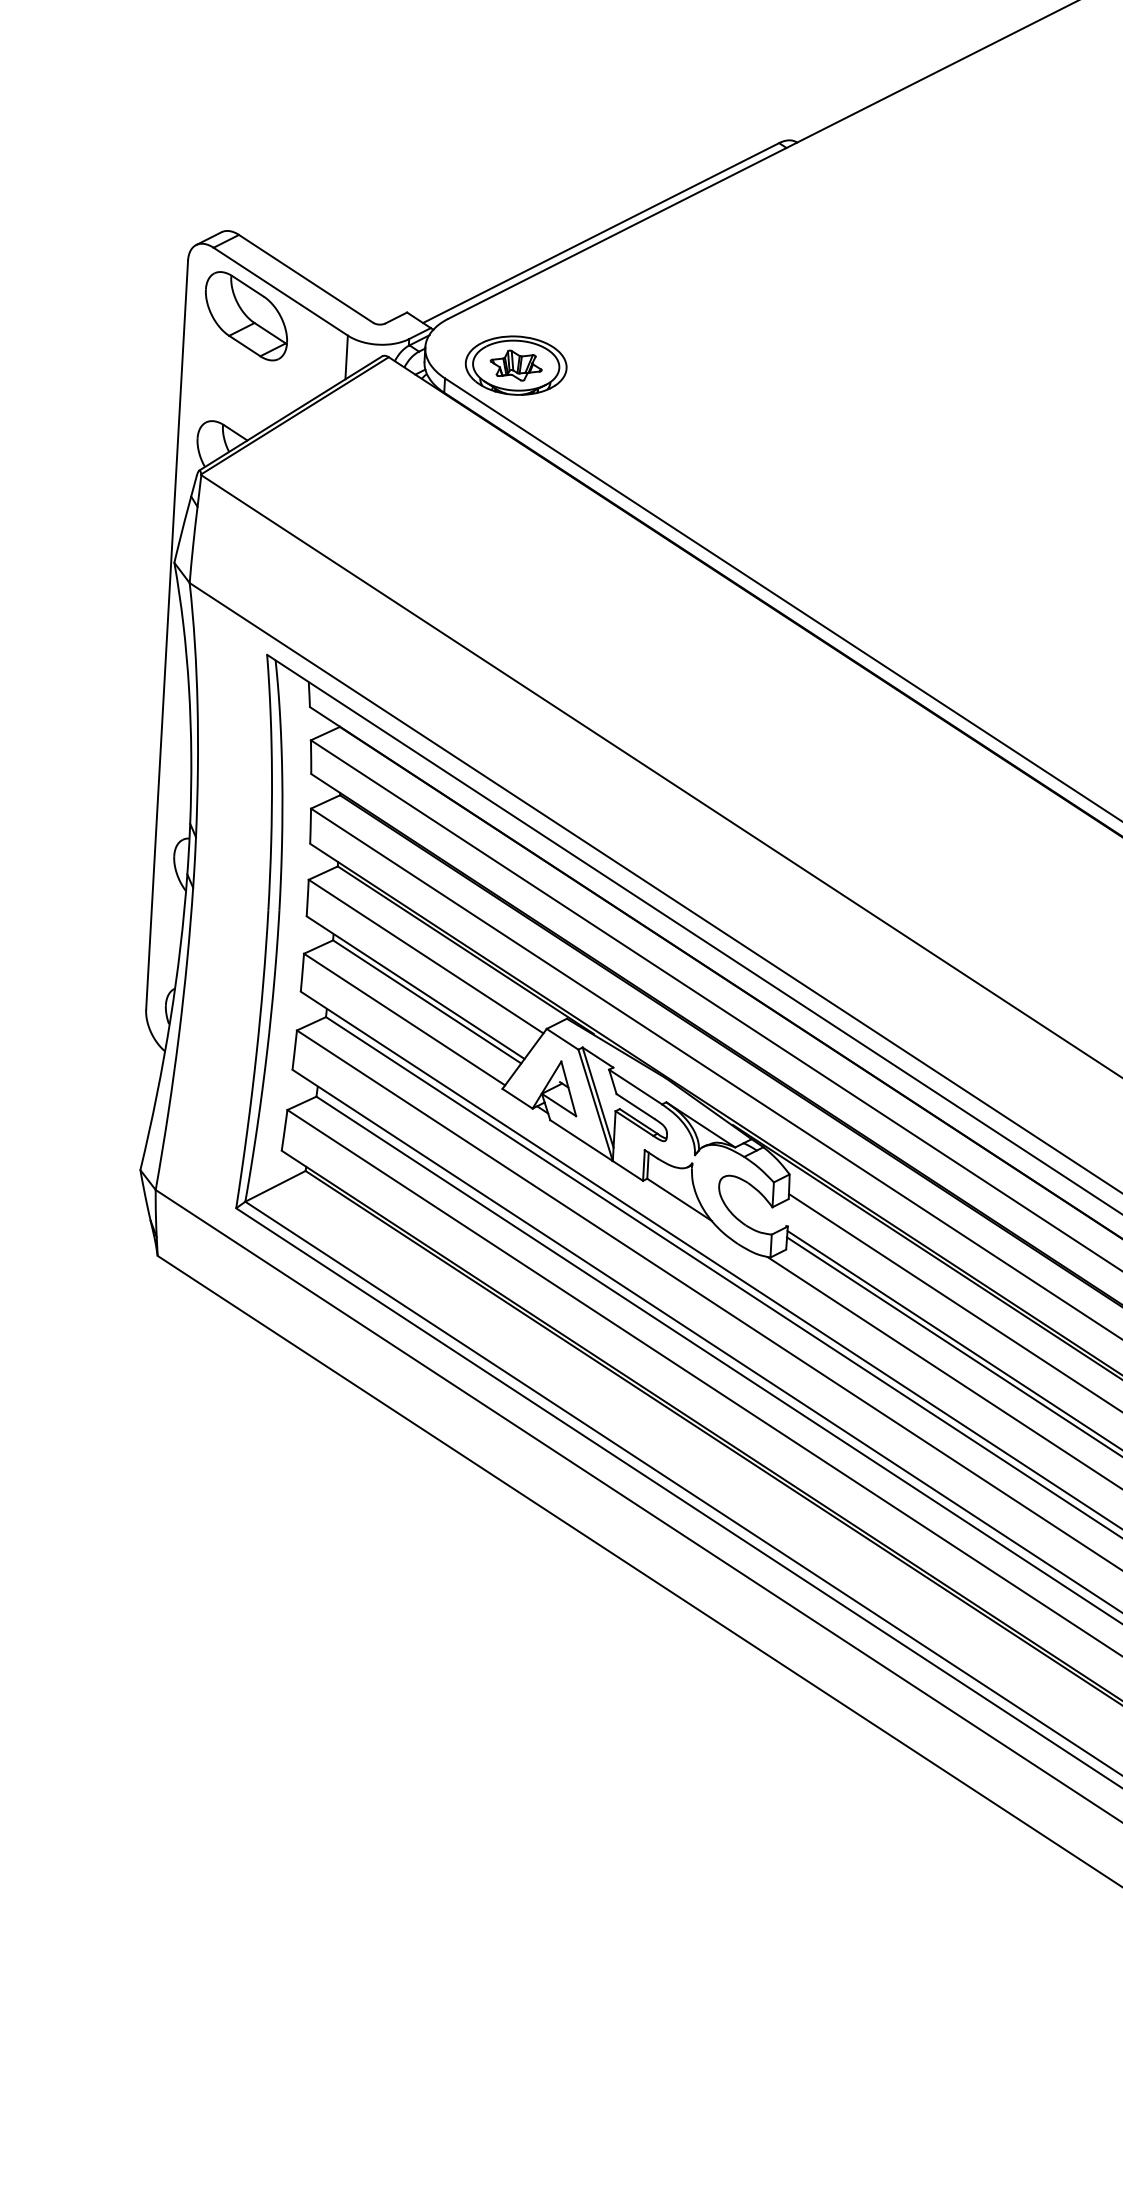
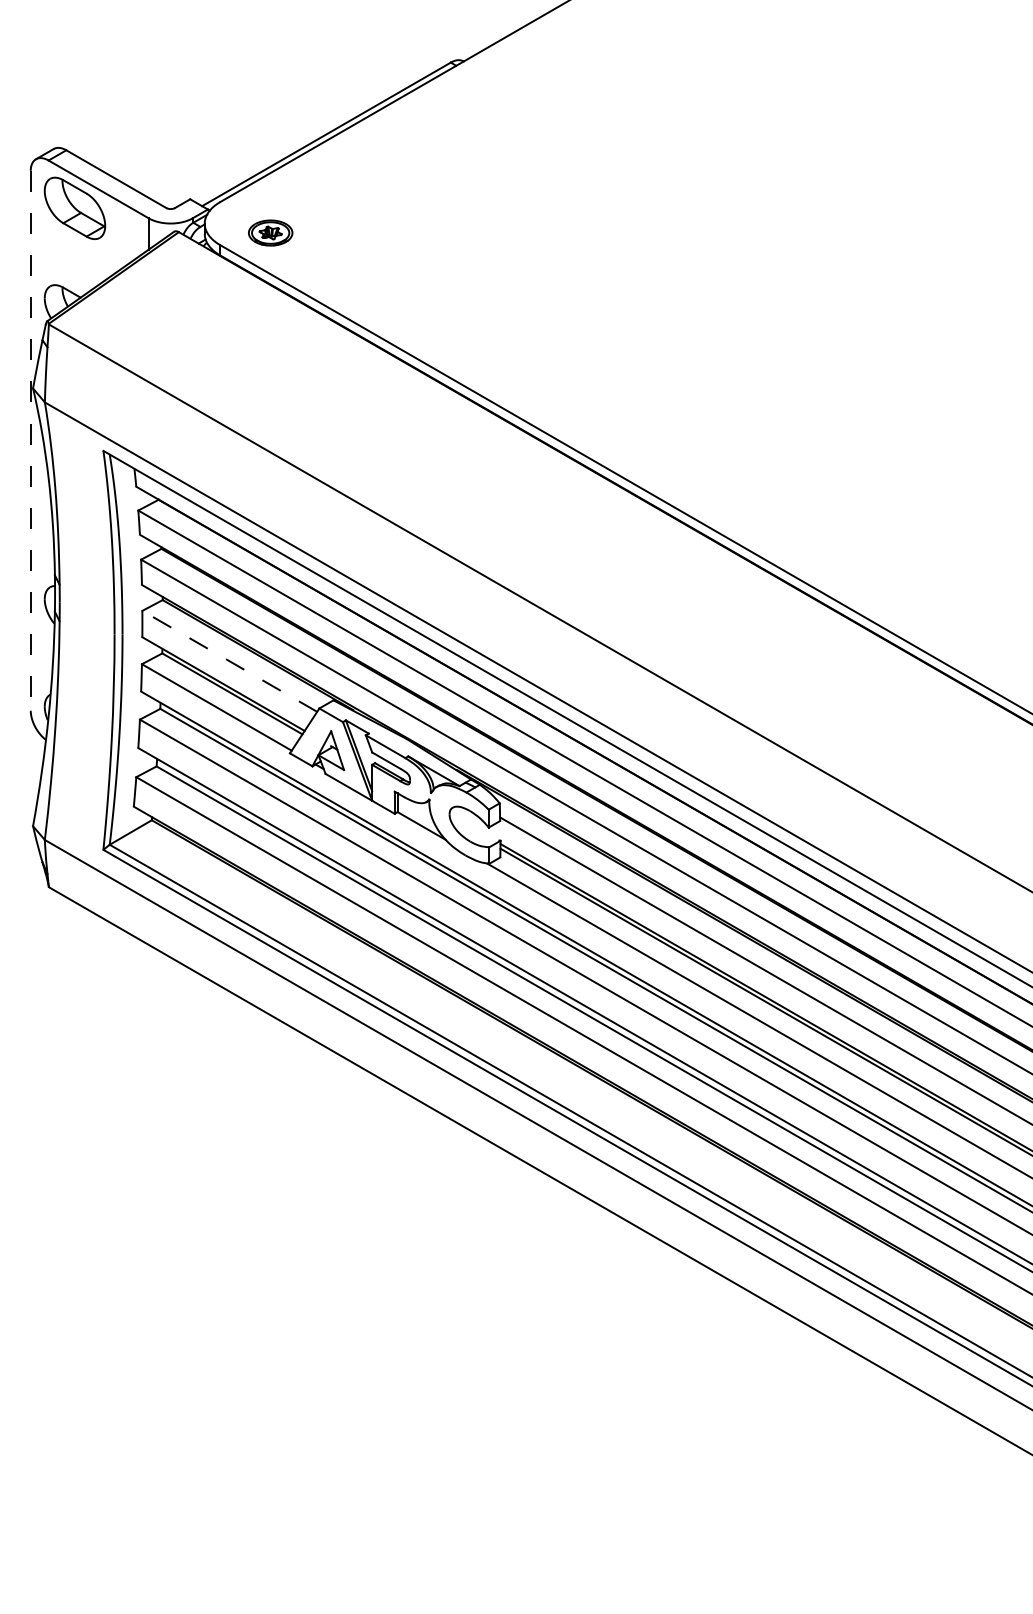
part: (515, 364) -> (270, 232), size x0.6
line: (166, 634) -> (30, 440), solid -> dashed
line: (425, 956) -> (229, 661), solid -> dashed

